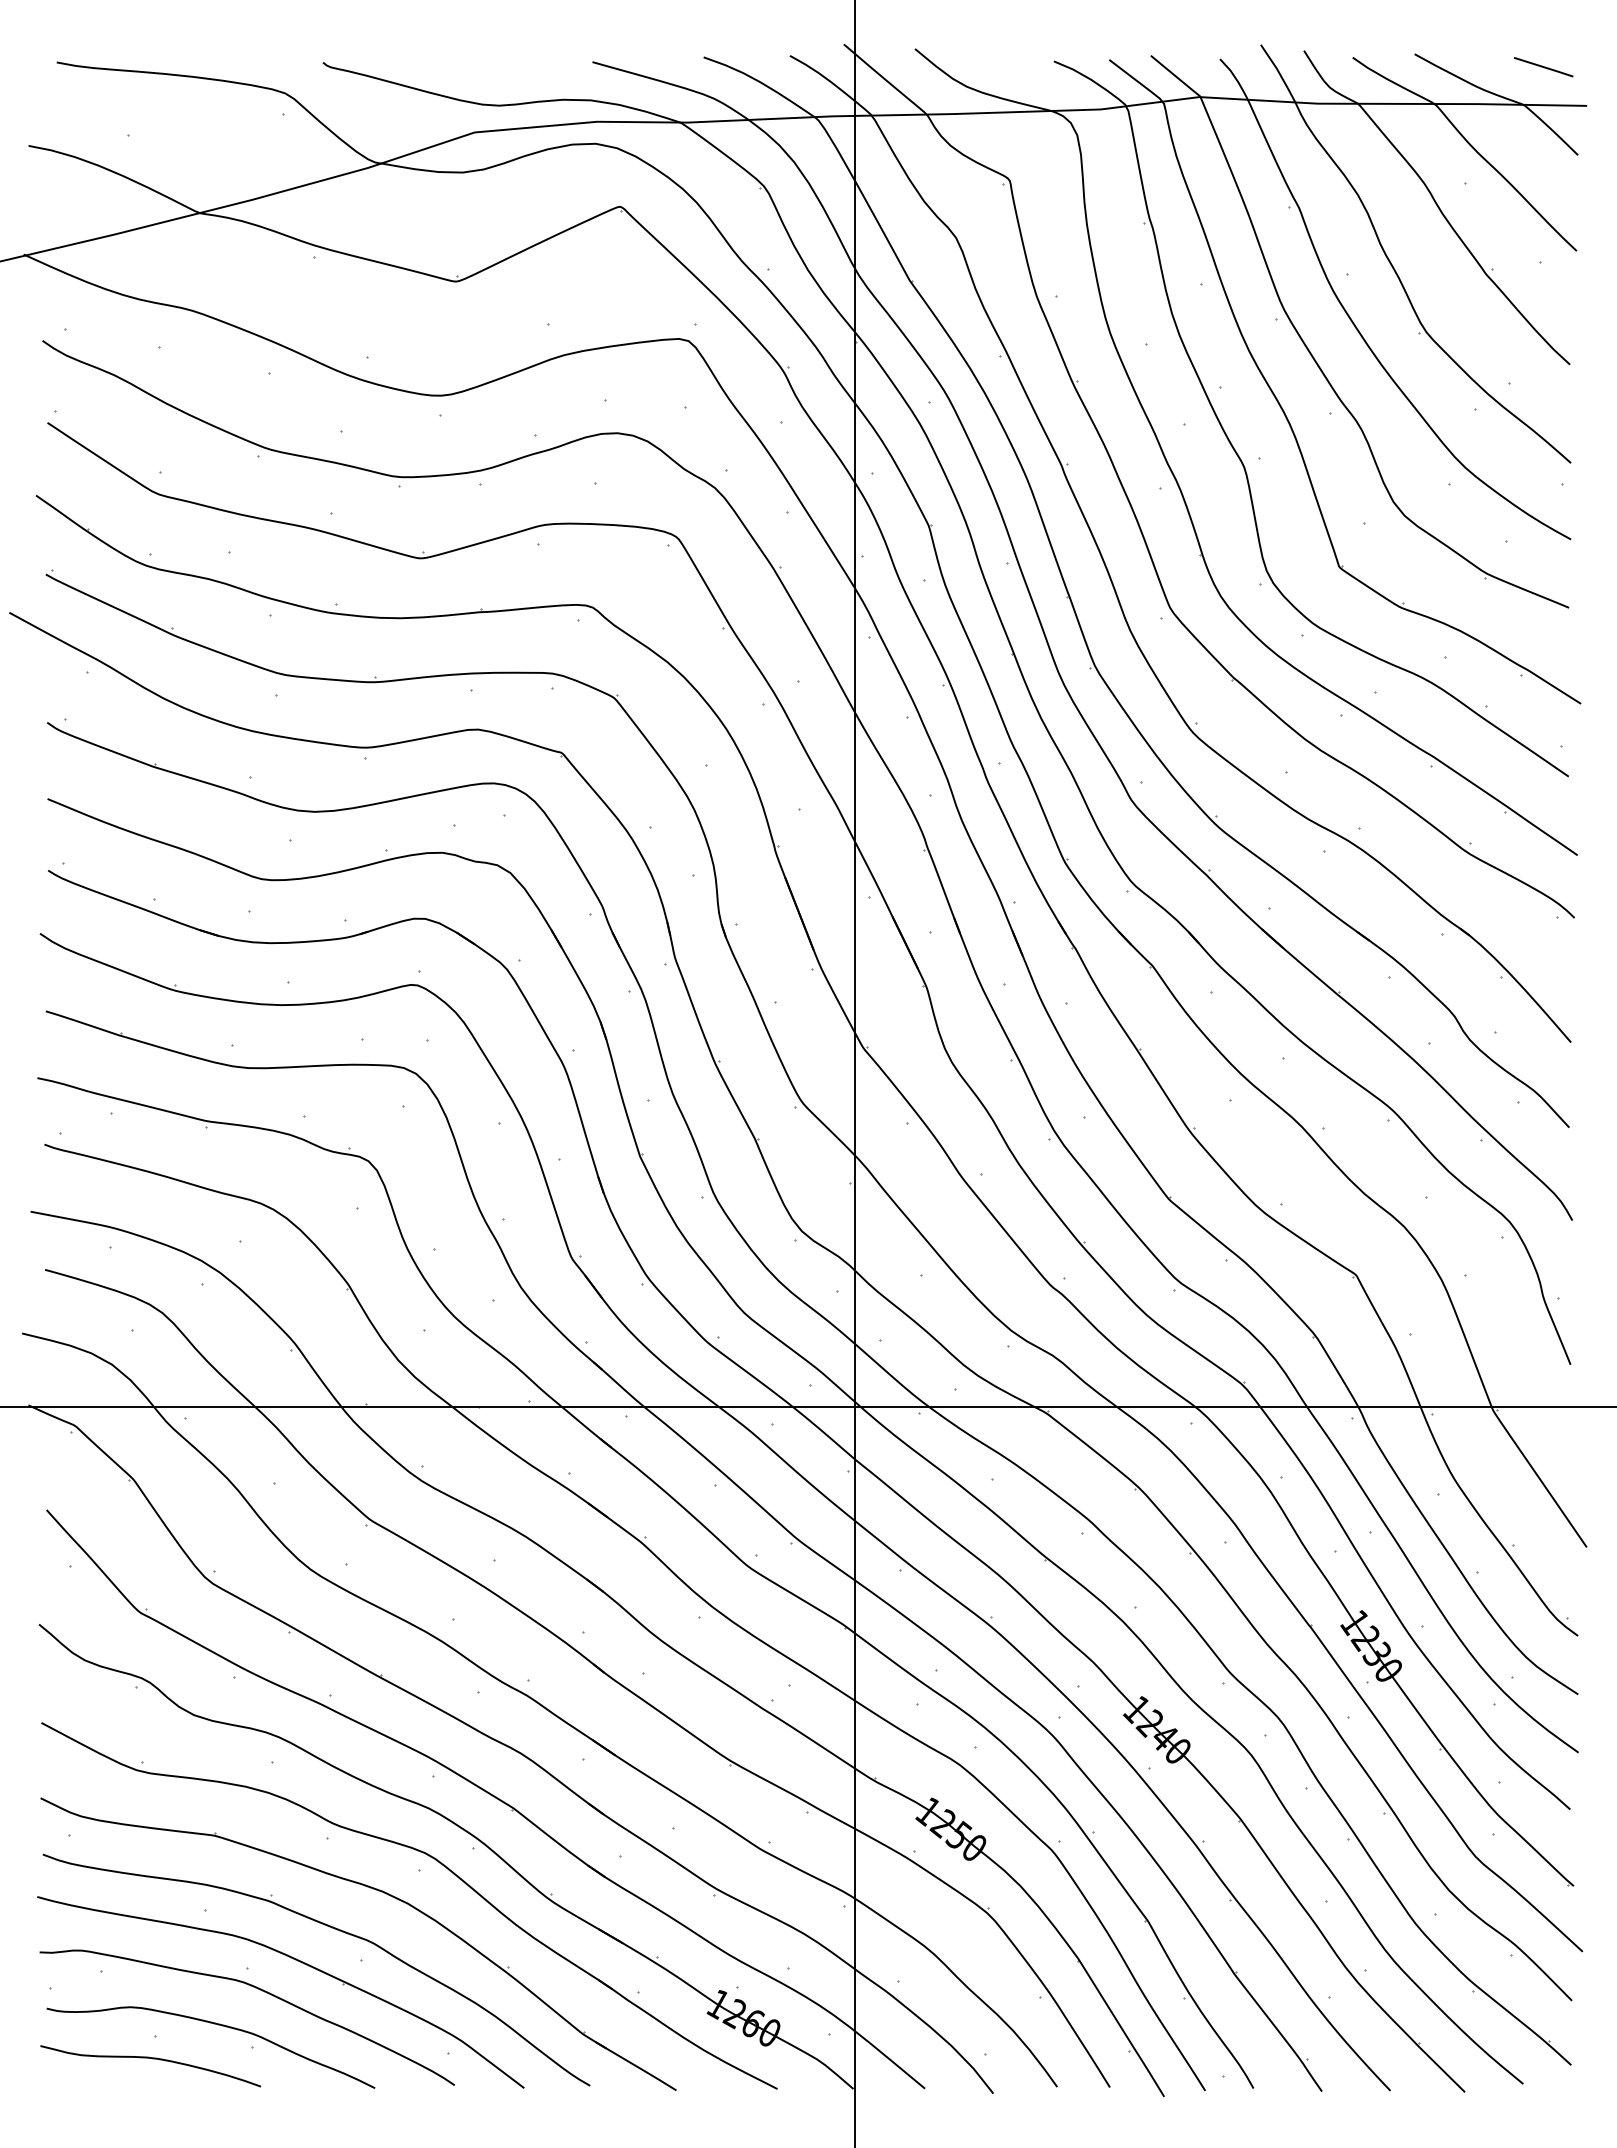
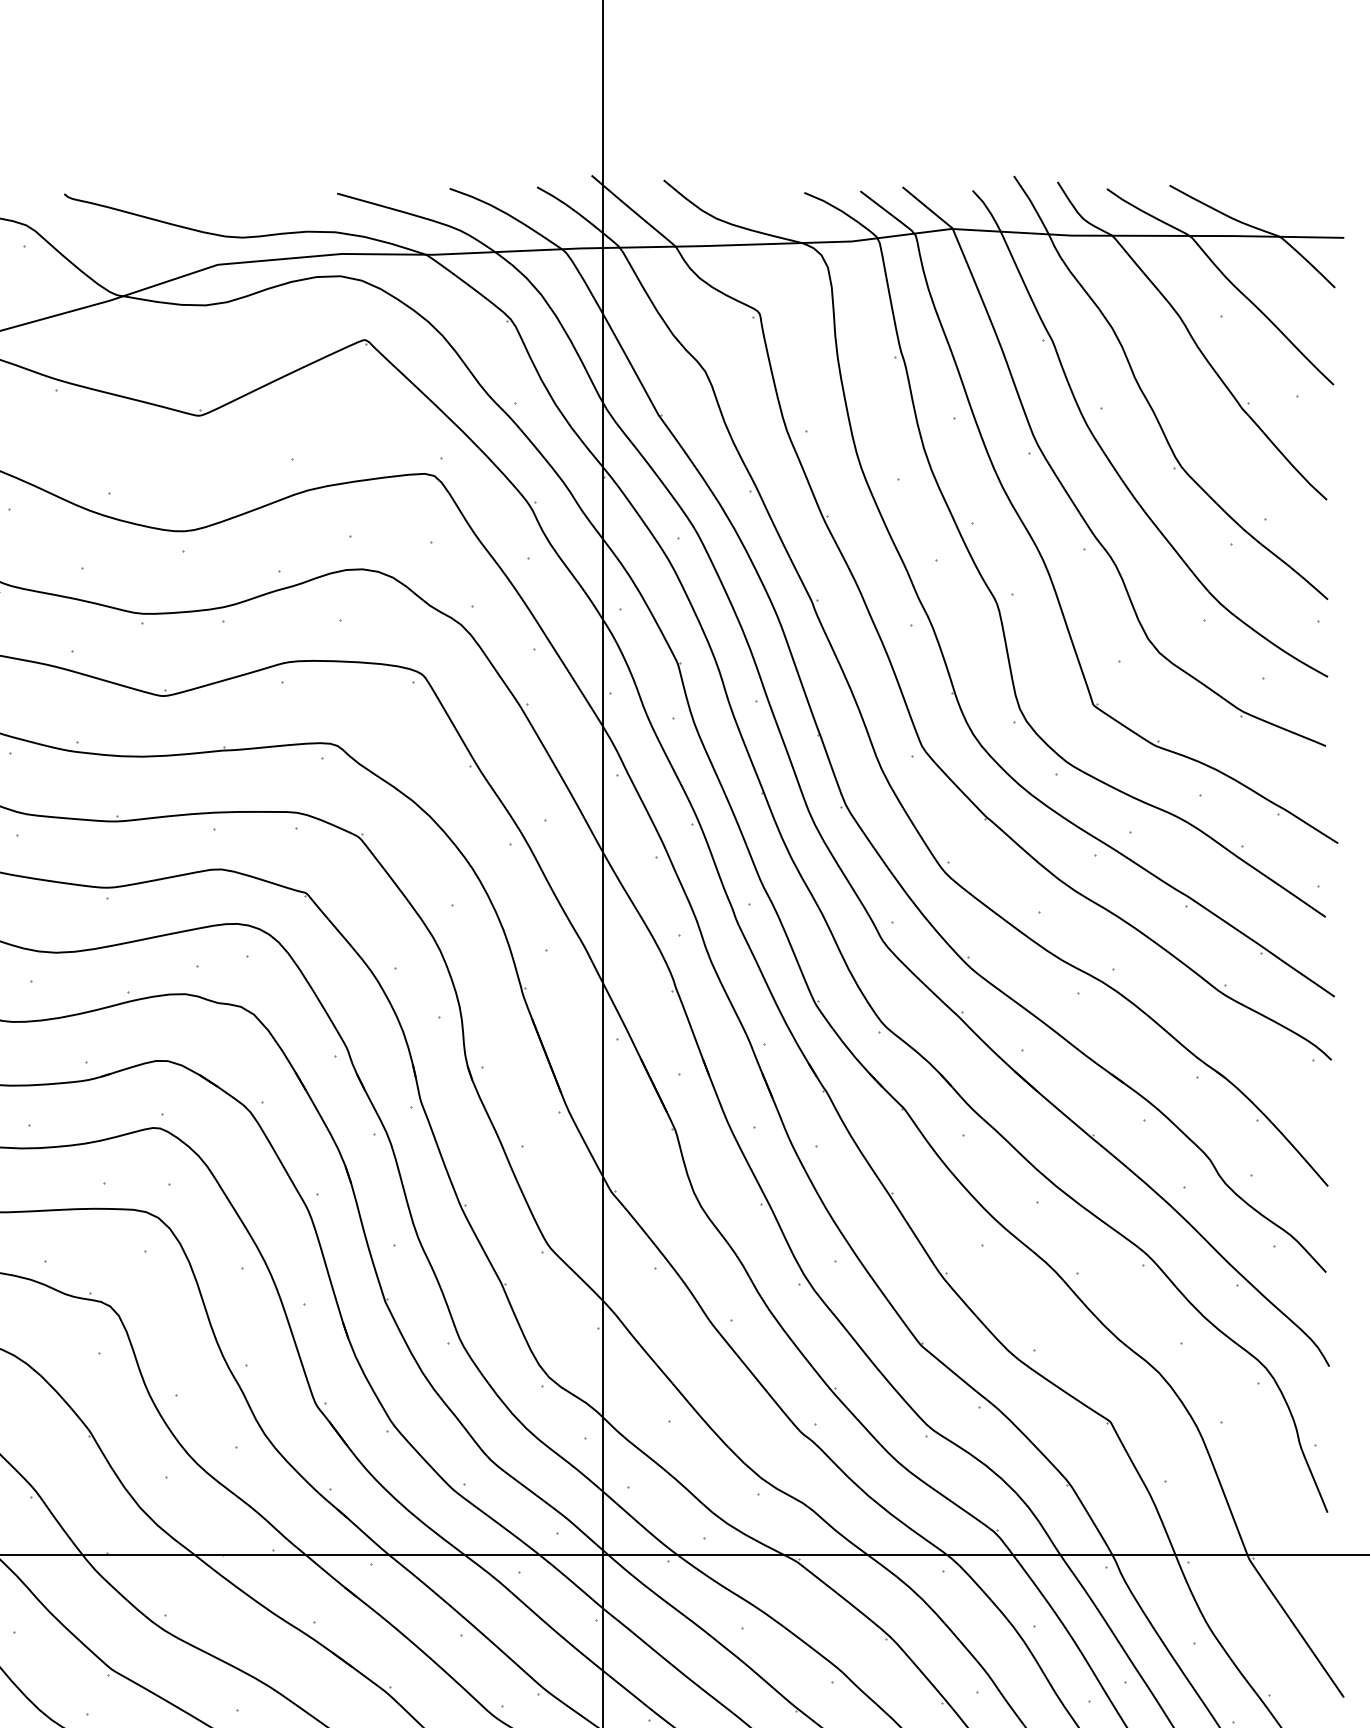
line: (1543, 67) -> (1300, 198), removed

